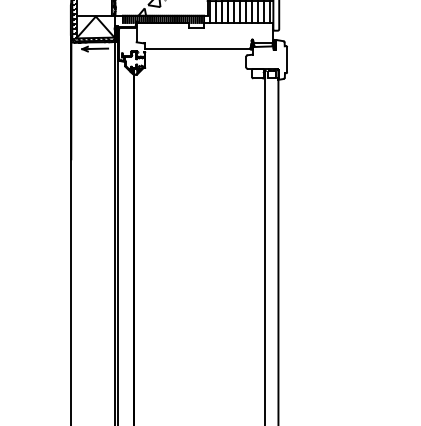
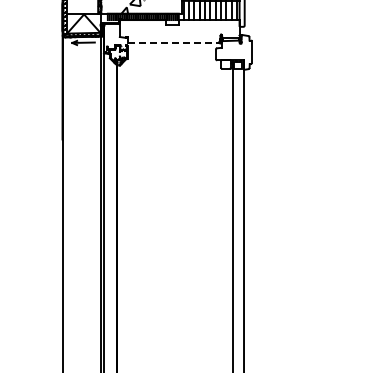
line: (197, 49) -> (173, 43), solid -> dashed

